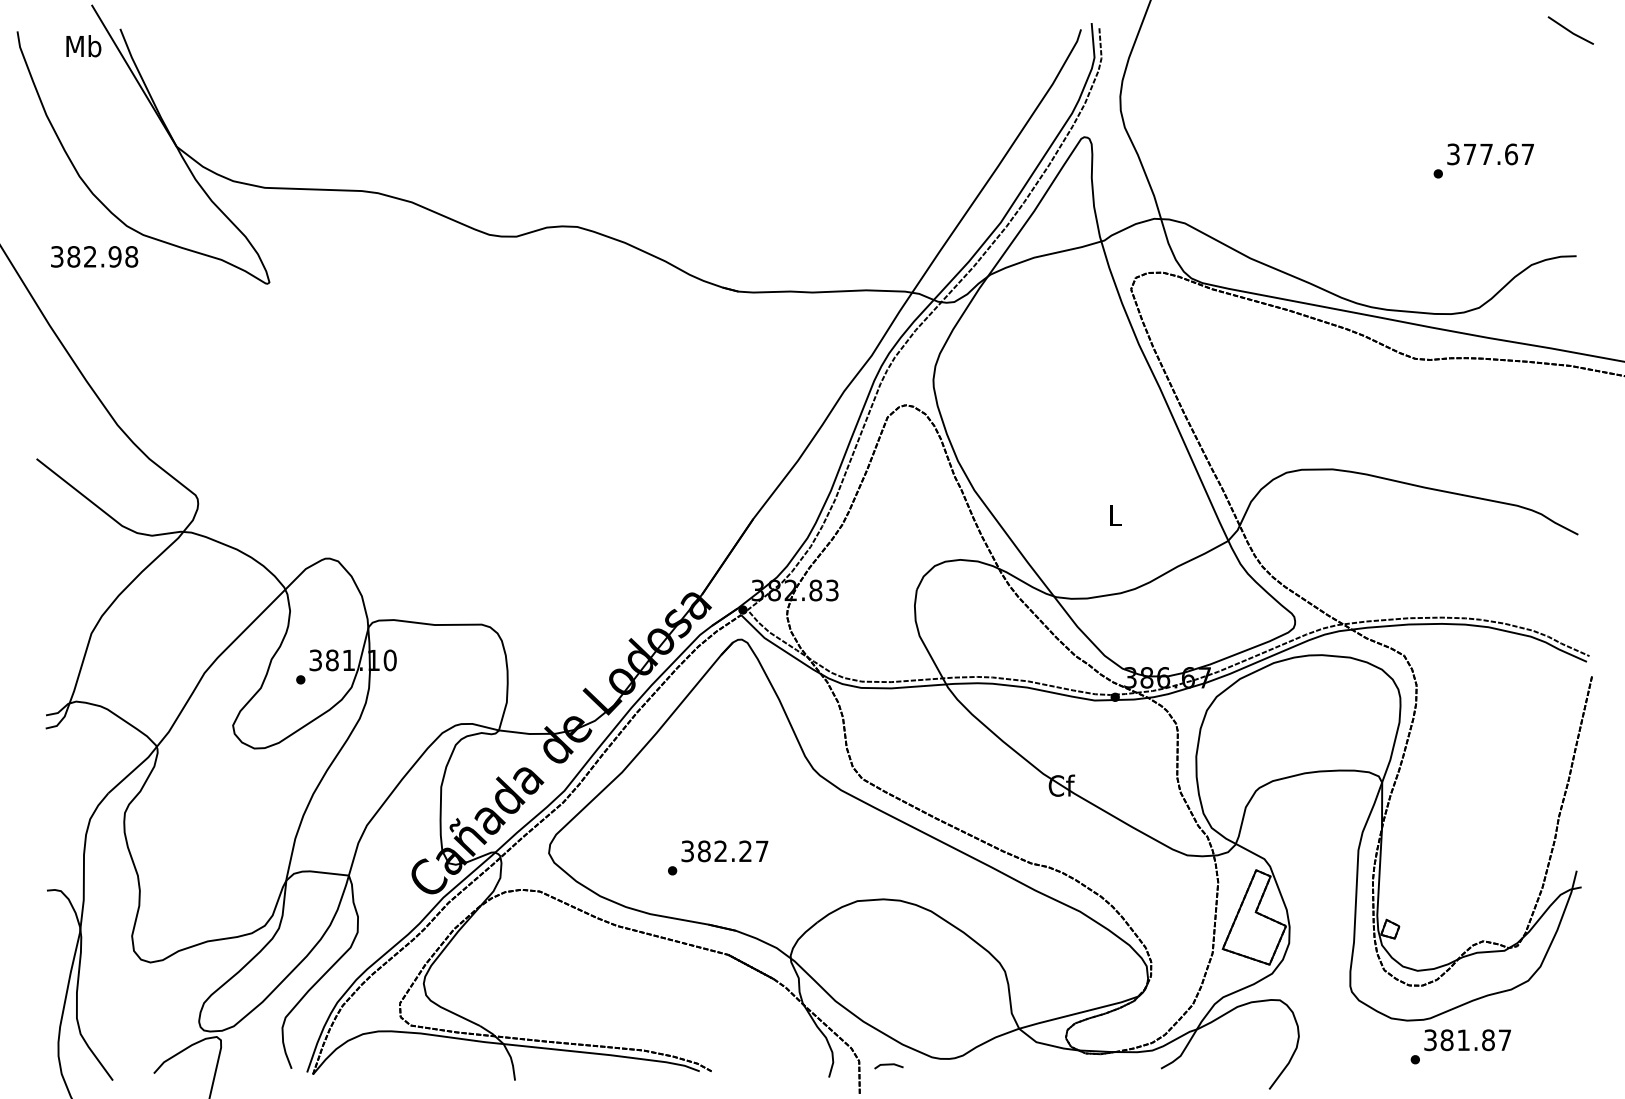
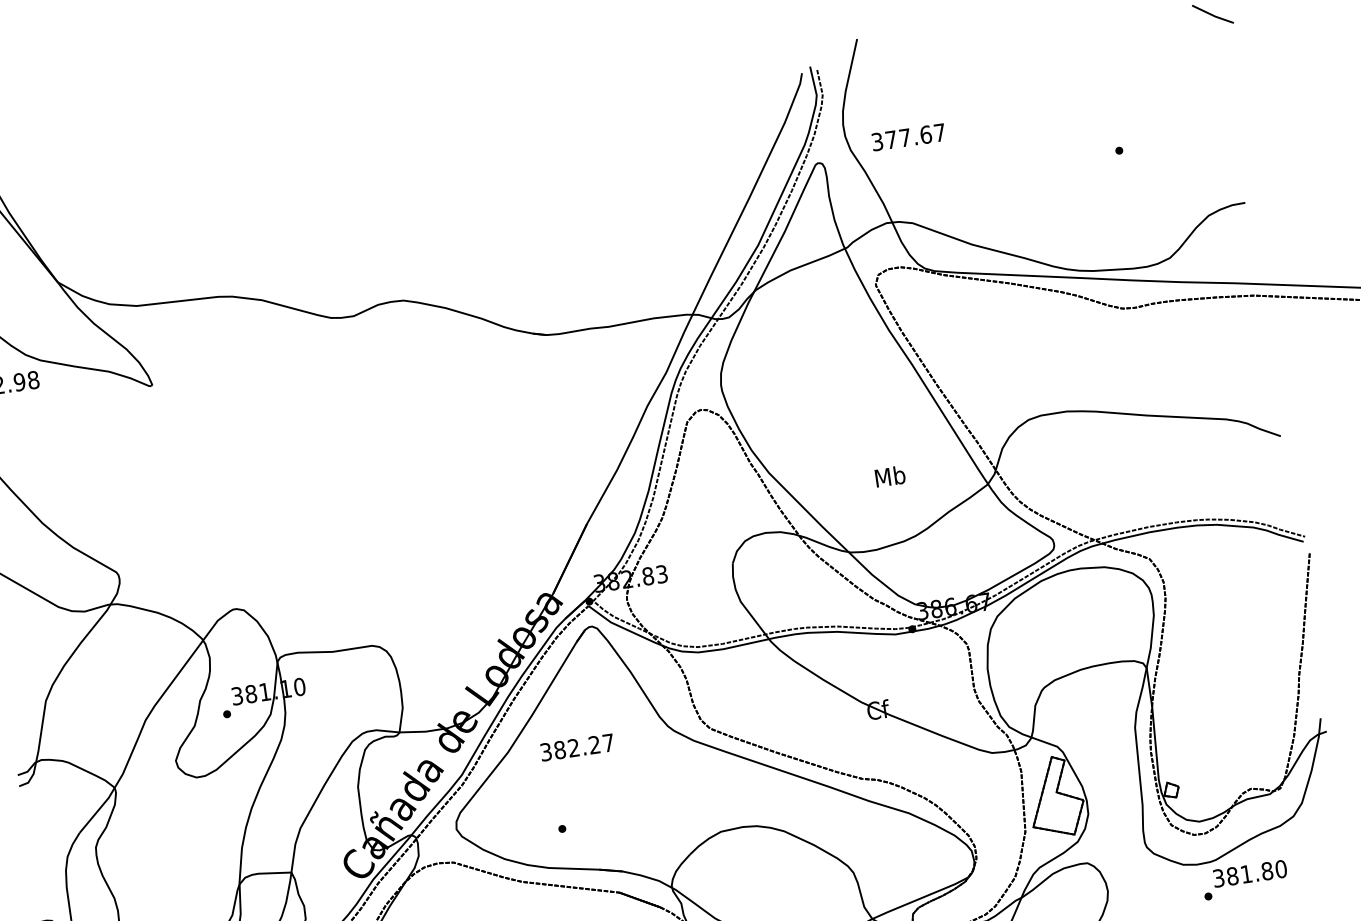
text: (1490, 154) -> (908, 137), moved
text: (1115, 515) -> (890, 476), L -> Mb
text: (724, 851) -> (576, 747), moved
text: (1504, 1040) -> (1280, 869), 381.87 -> 381.80

